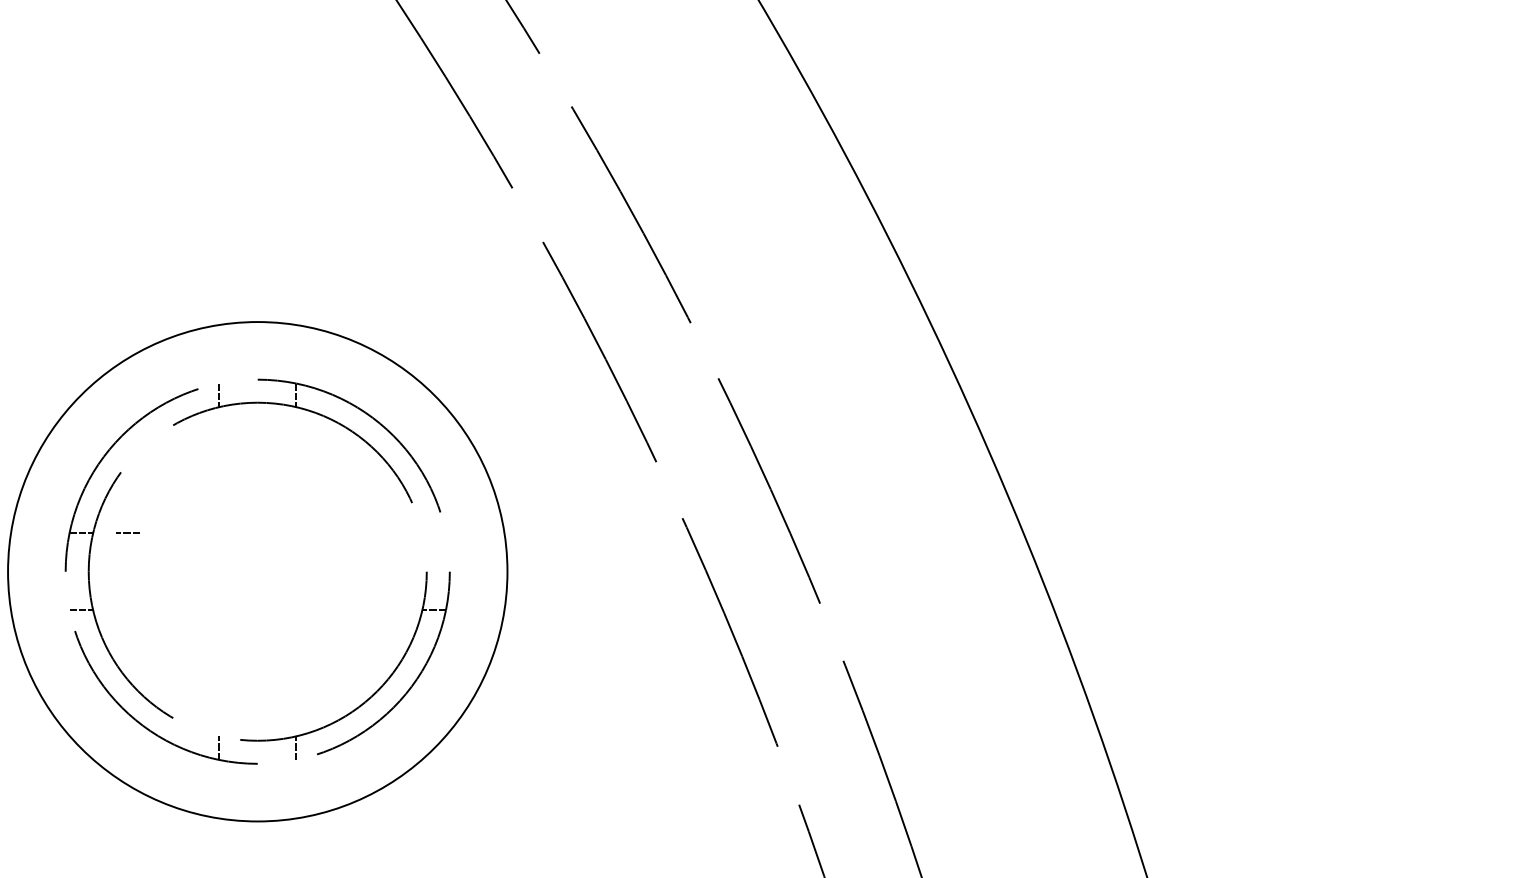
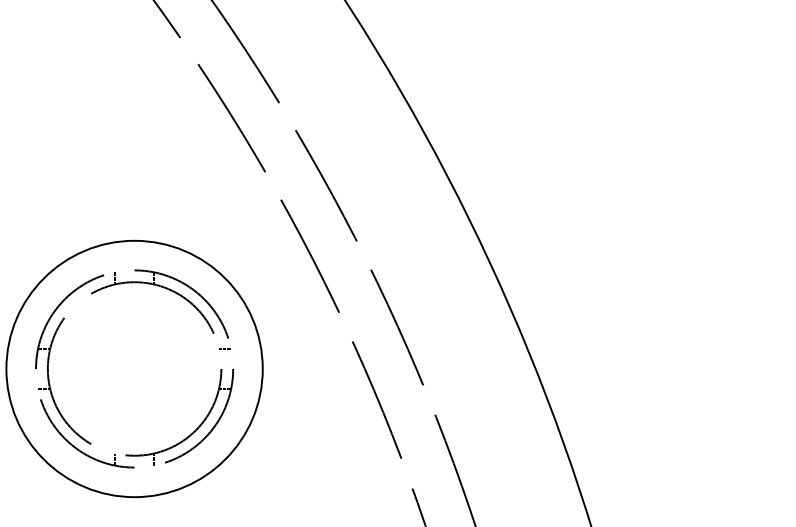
line: (127, 531) -> (224, 348), moved

